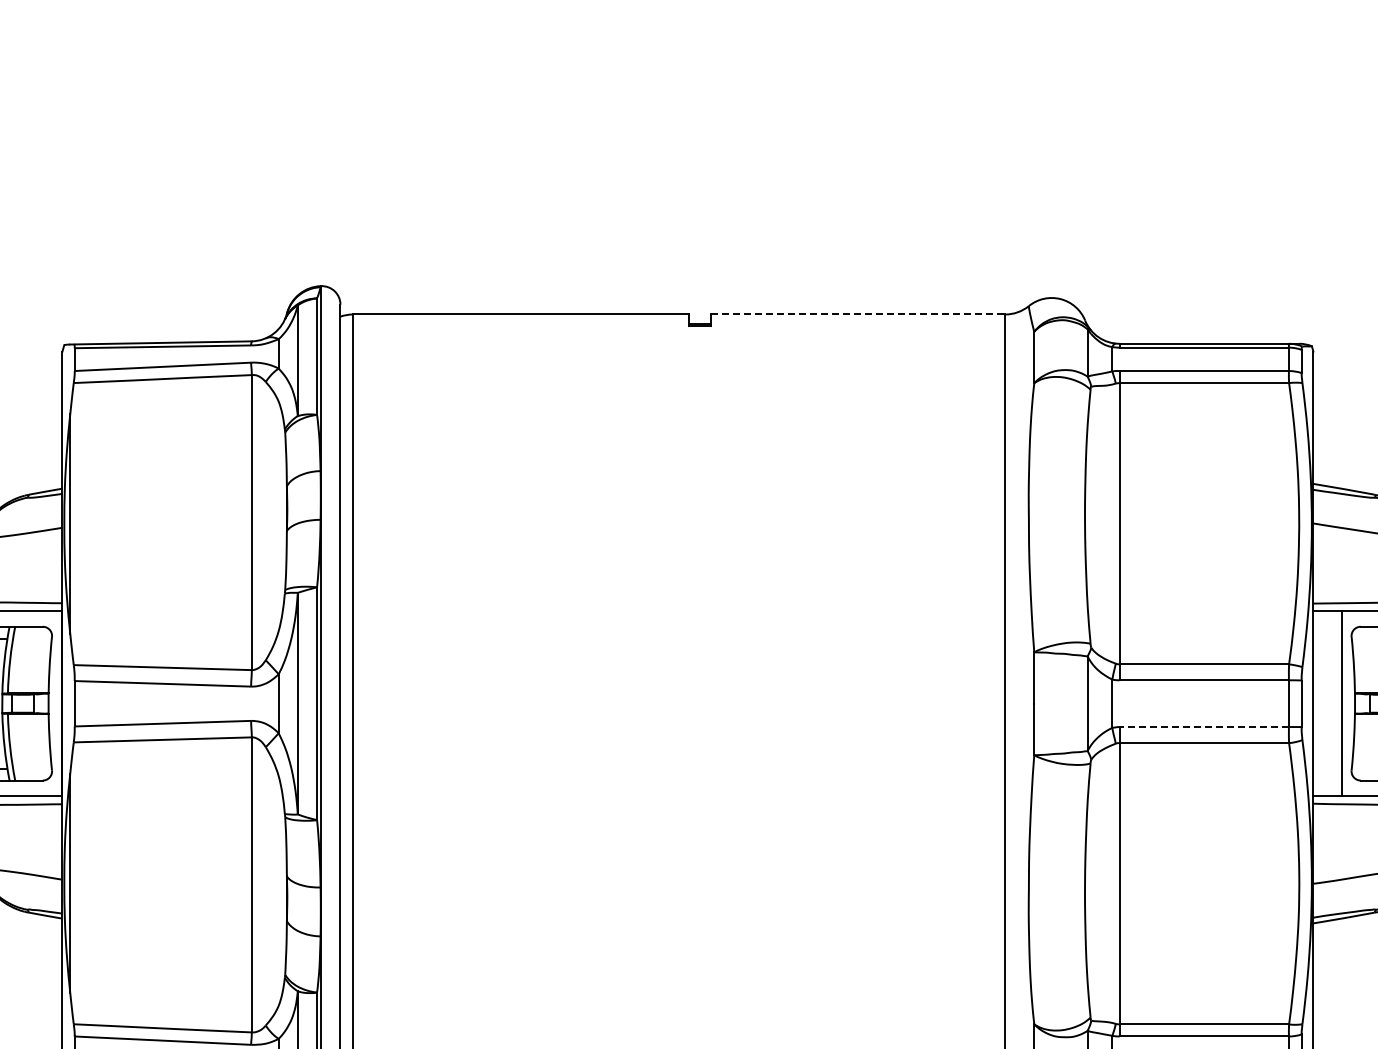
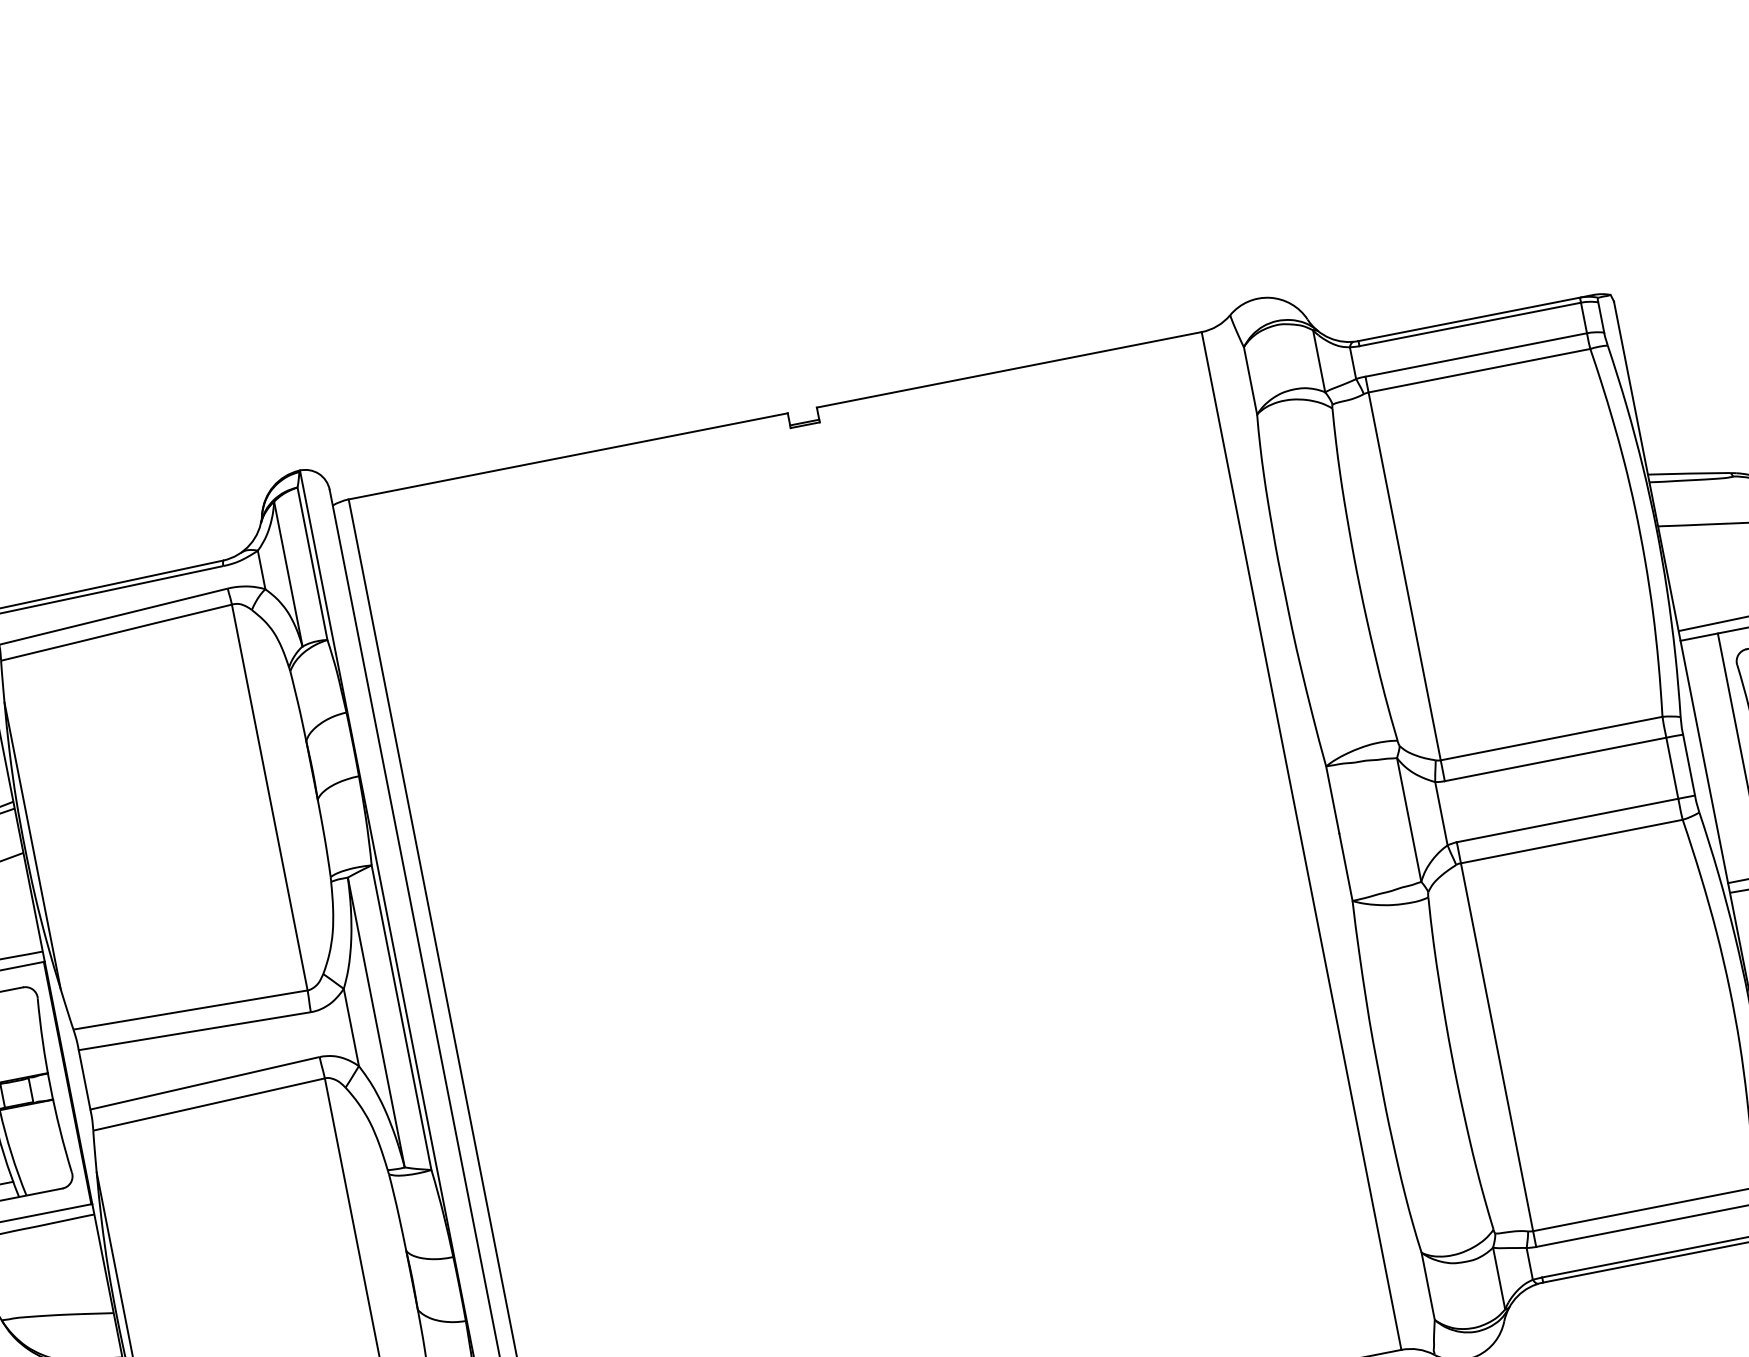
line: (858, 314) -> (1009, 369), dashed -> solid
line: (1204, 727) -> (1568, 821), dashed -> solid

